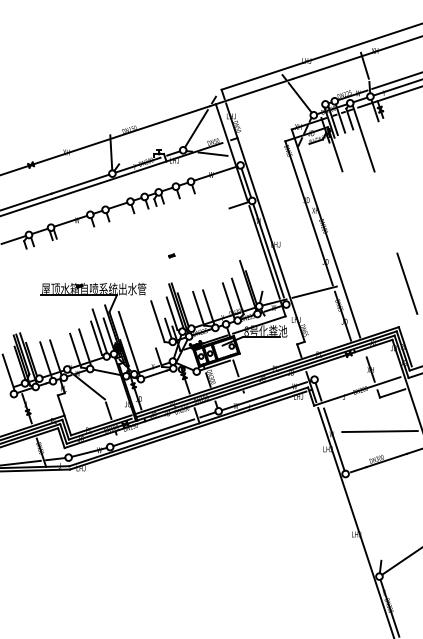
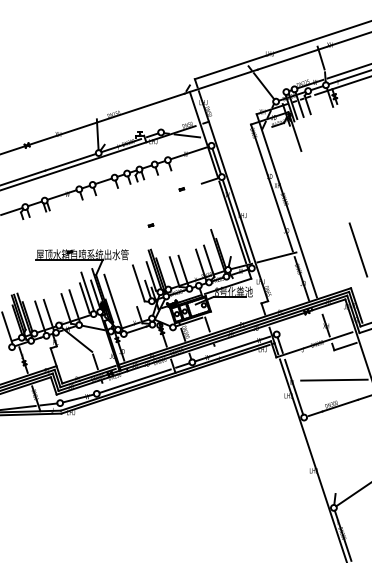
line: (195, 128) -> (171, 113), removed
line: (363, 138) -> (319, 122), removed
part: (206, 214) -> (181, 189), added

